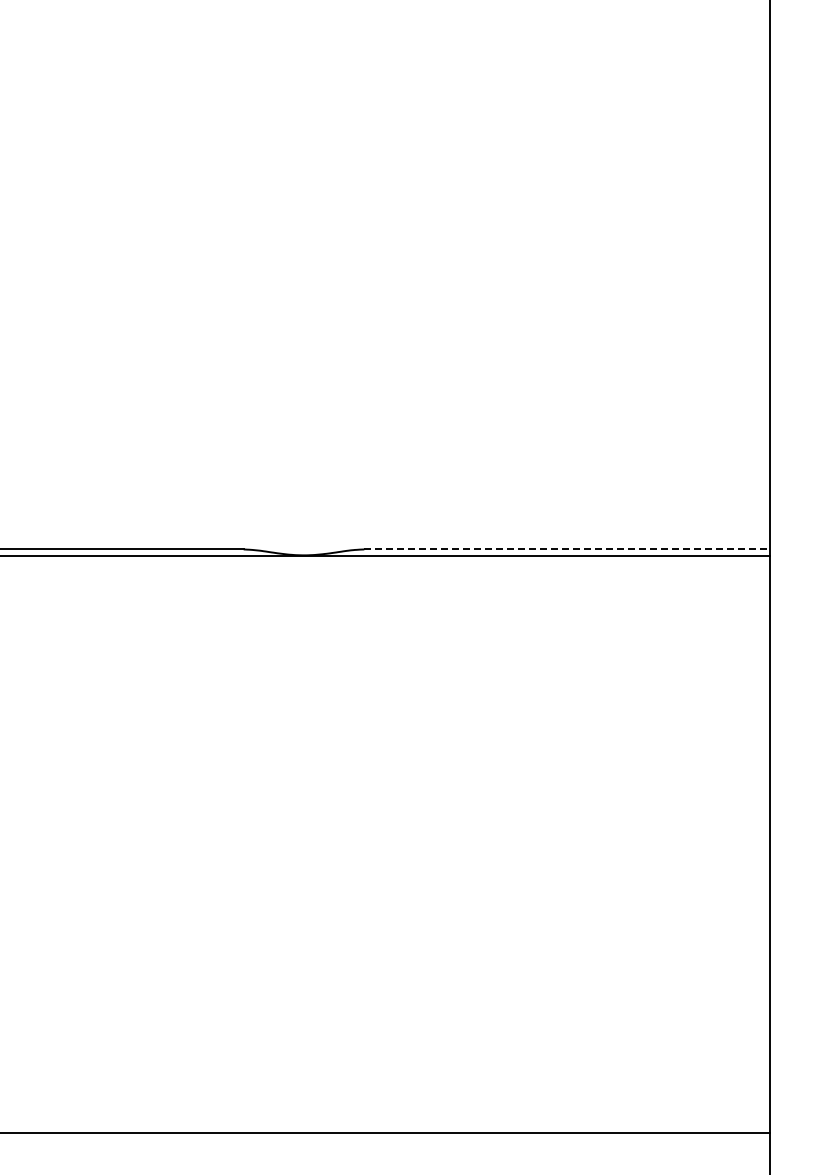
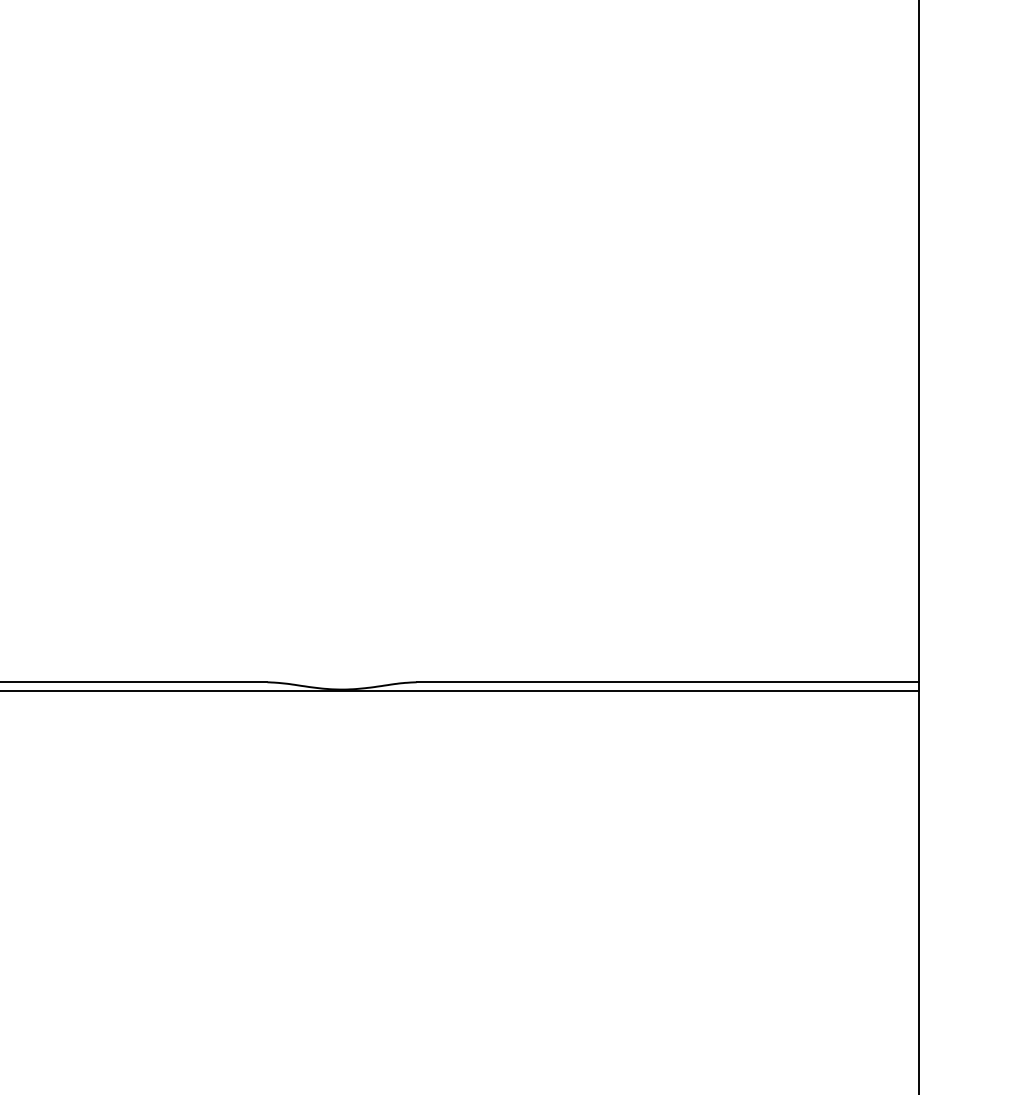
line: (567, 549) -> (667, 682), dashed -> solid

